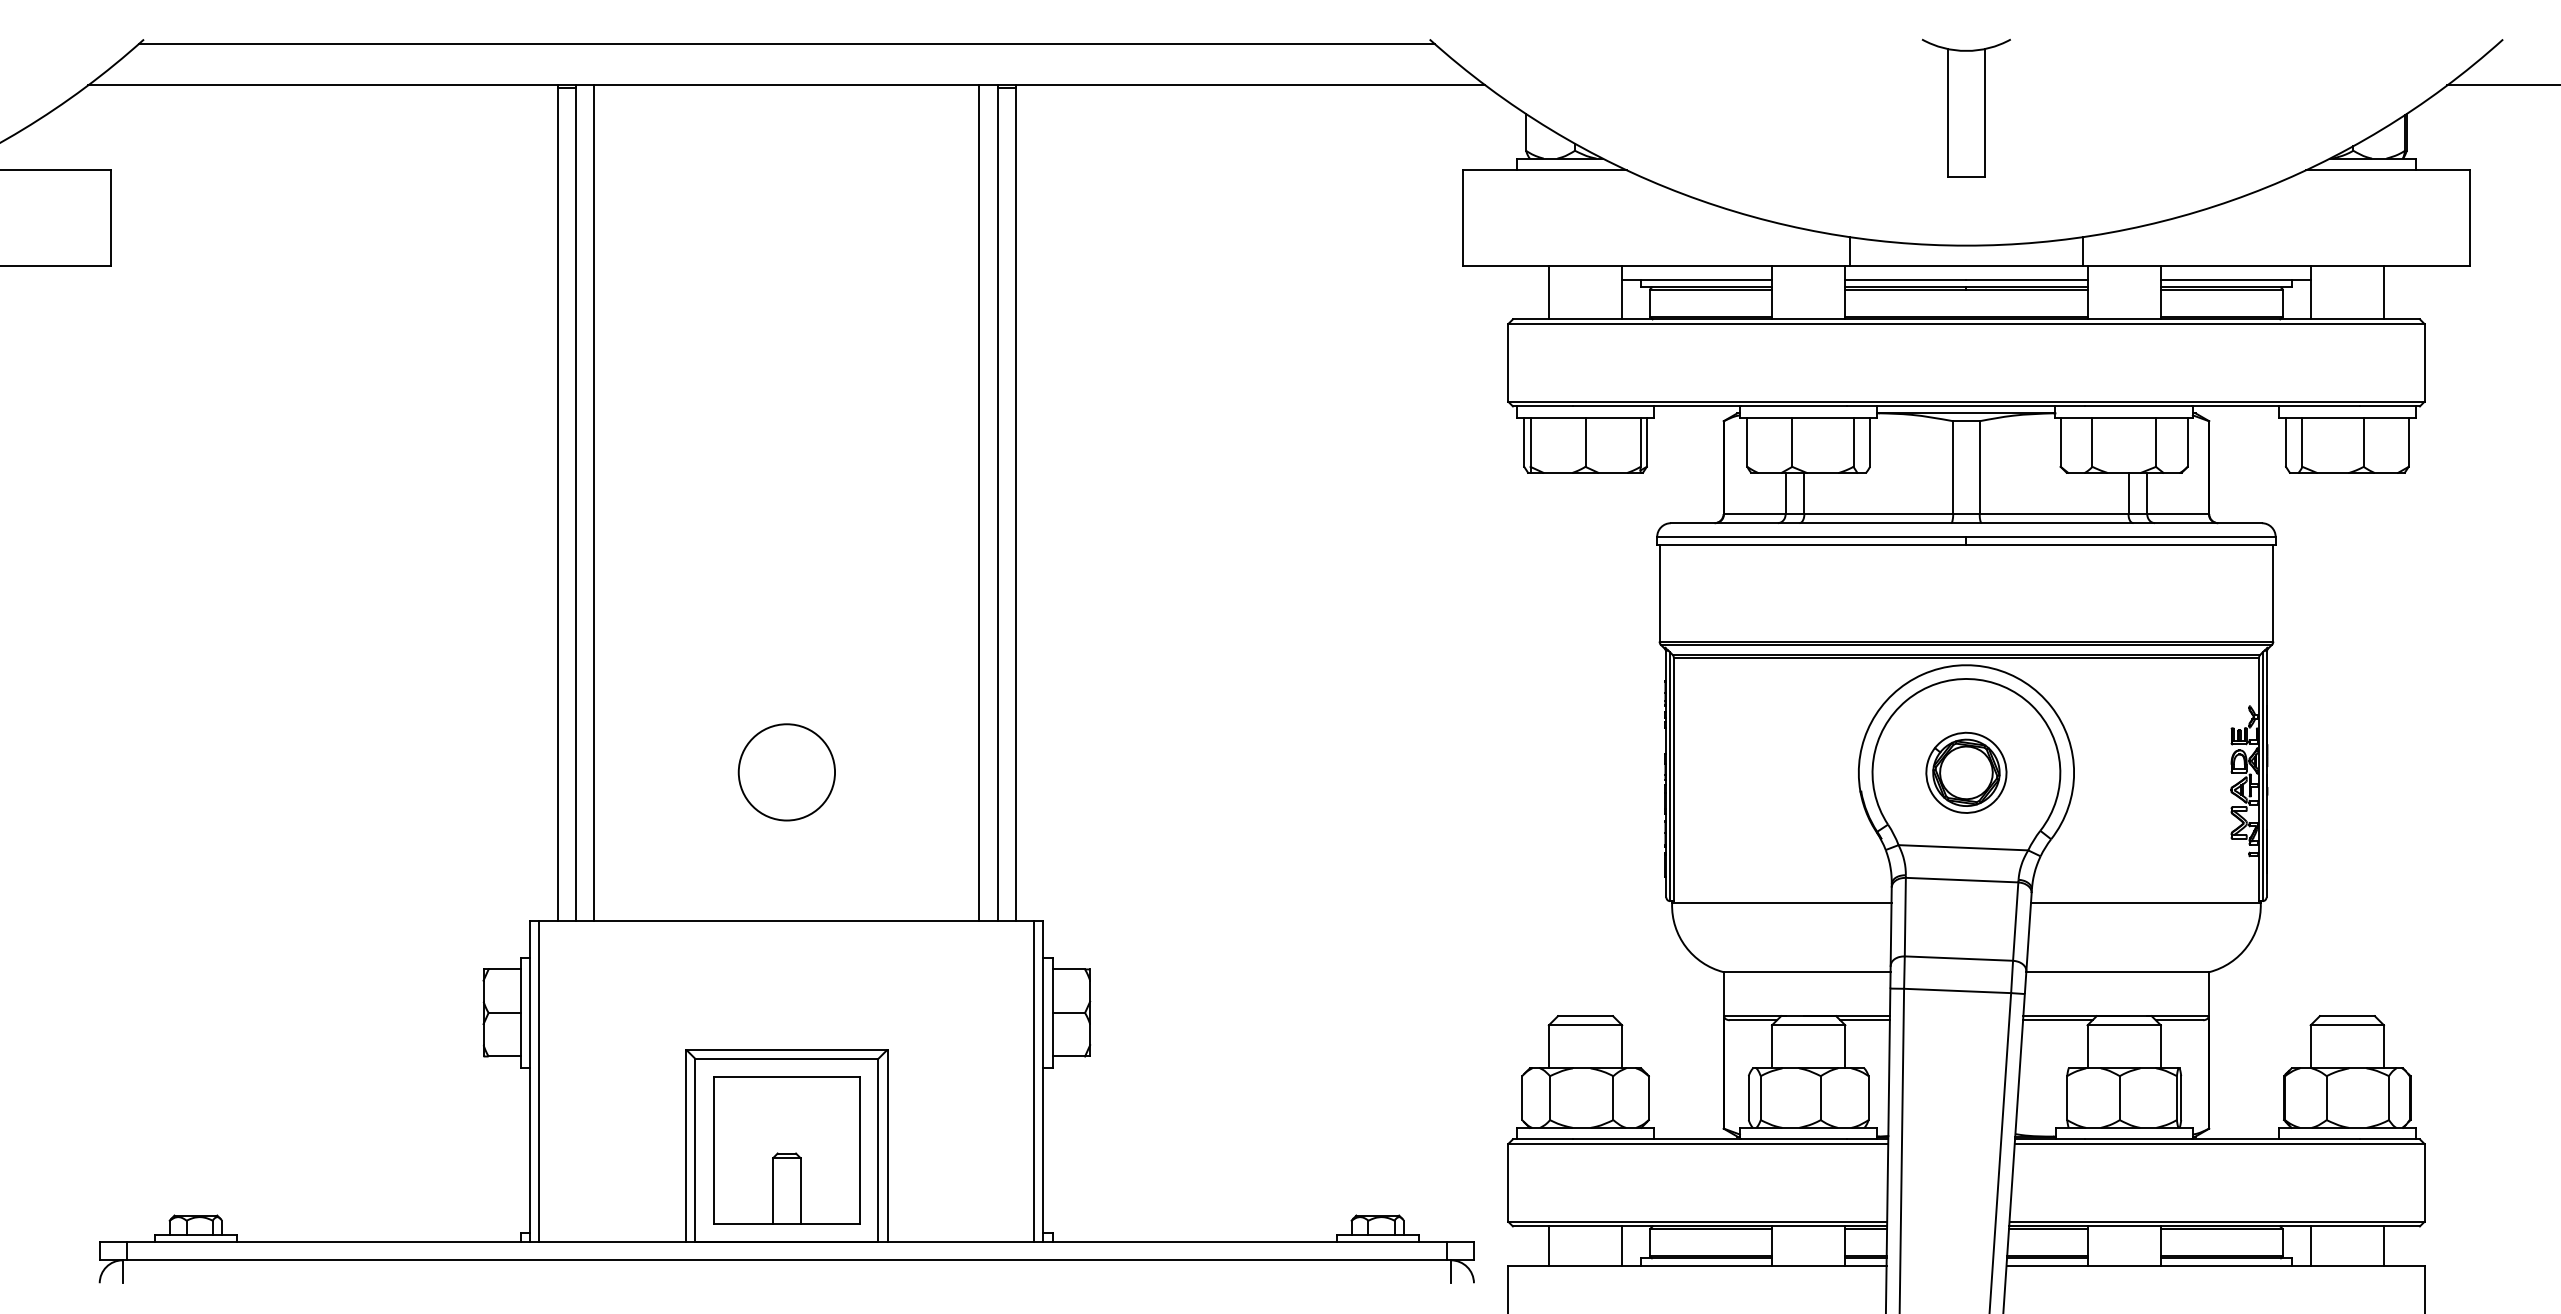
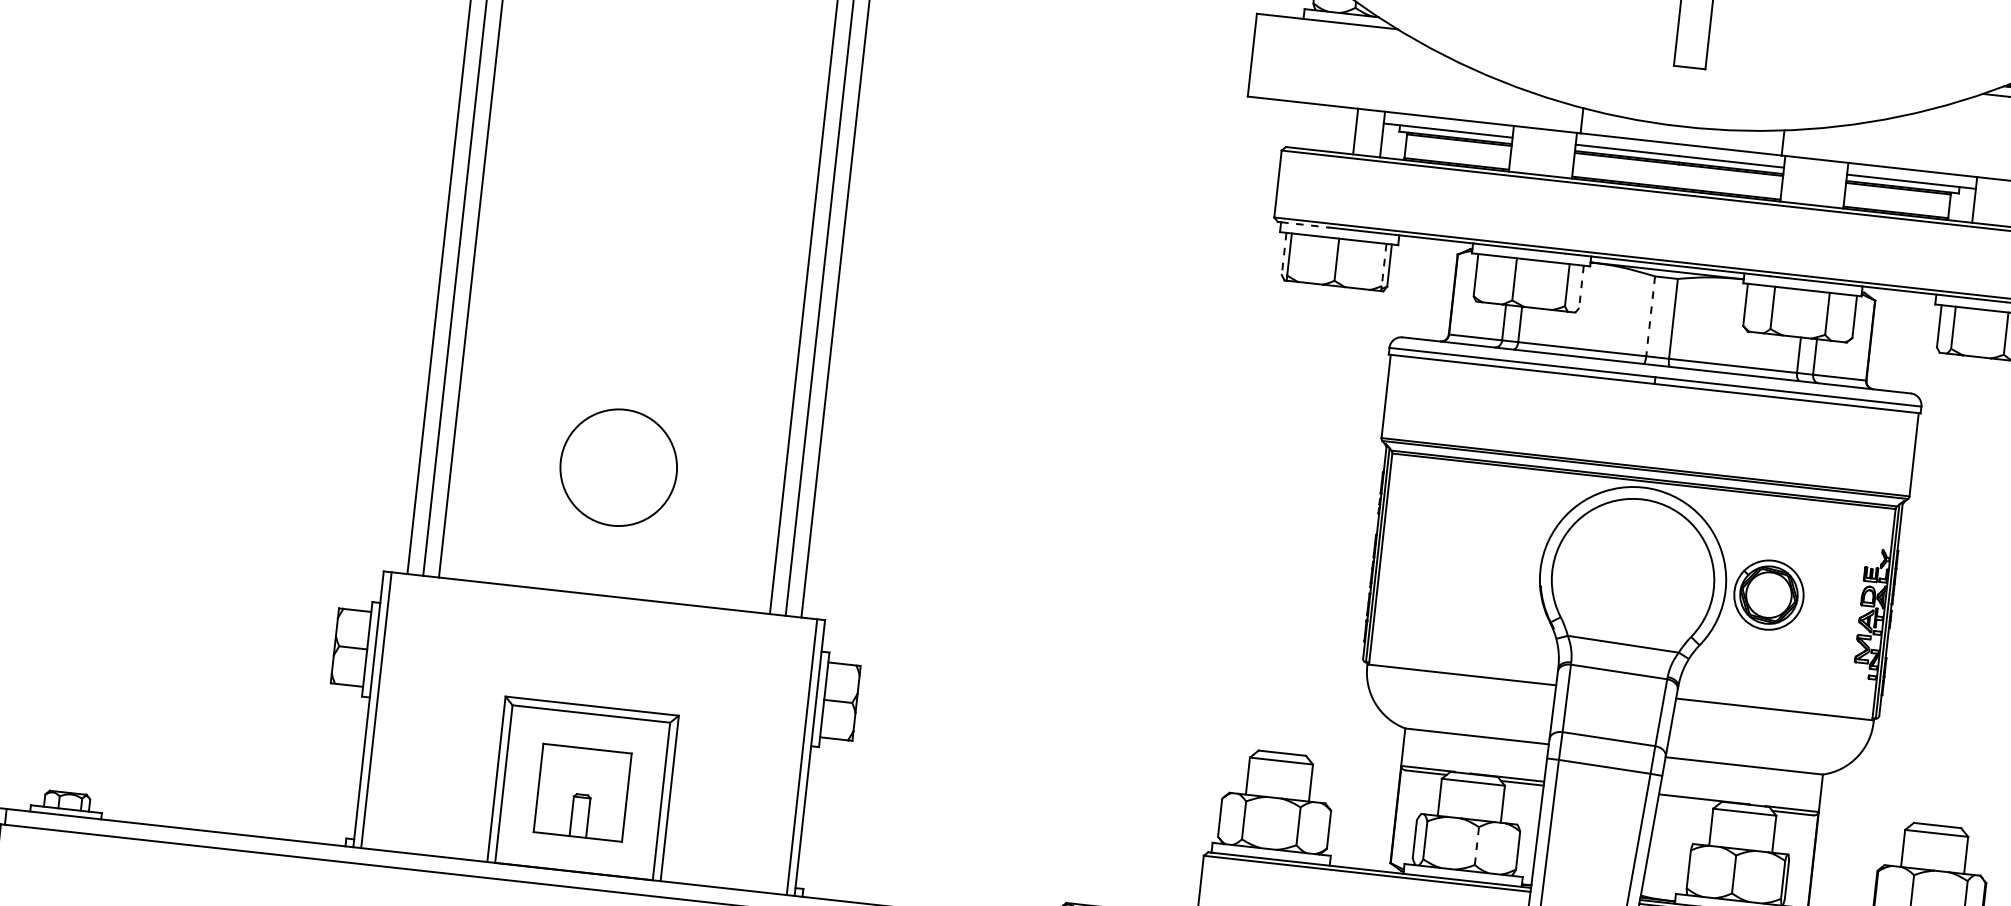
line: (1548, 292) -> (1355, 131), moved
line: (1545, 406) -> (1305, 225), solid -> dashed
line: (1524, 442) -> (1284, 254), solid -> dashed
line: (1640, 442) -> (1384, 265), solid -> dashed
line: (1869, 442) -> (1581, 286), solid -> dashed
line: (1953, 468) -> (1650, 317), solid -> dashed
circle: (786, 772) -> (618, 467), size x1.4
part: (1966, 772) -> (1769, 594), moved
line: (2057, 1020) -> (1687, 801), removed
line: (1820, 1098) -> (1476, 846), solid -> dashed
part: (786, 1150) -> (582, 792), size x0.7

